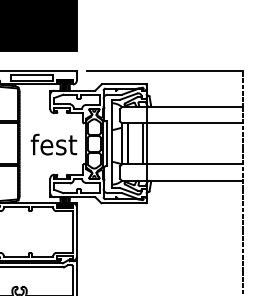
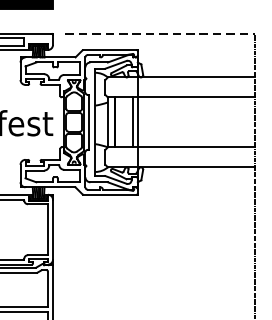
line: (165, 71) -> (160, 34), solid -> dashed

